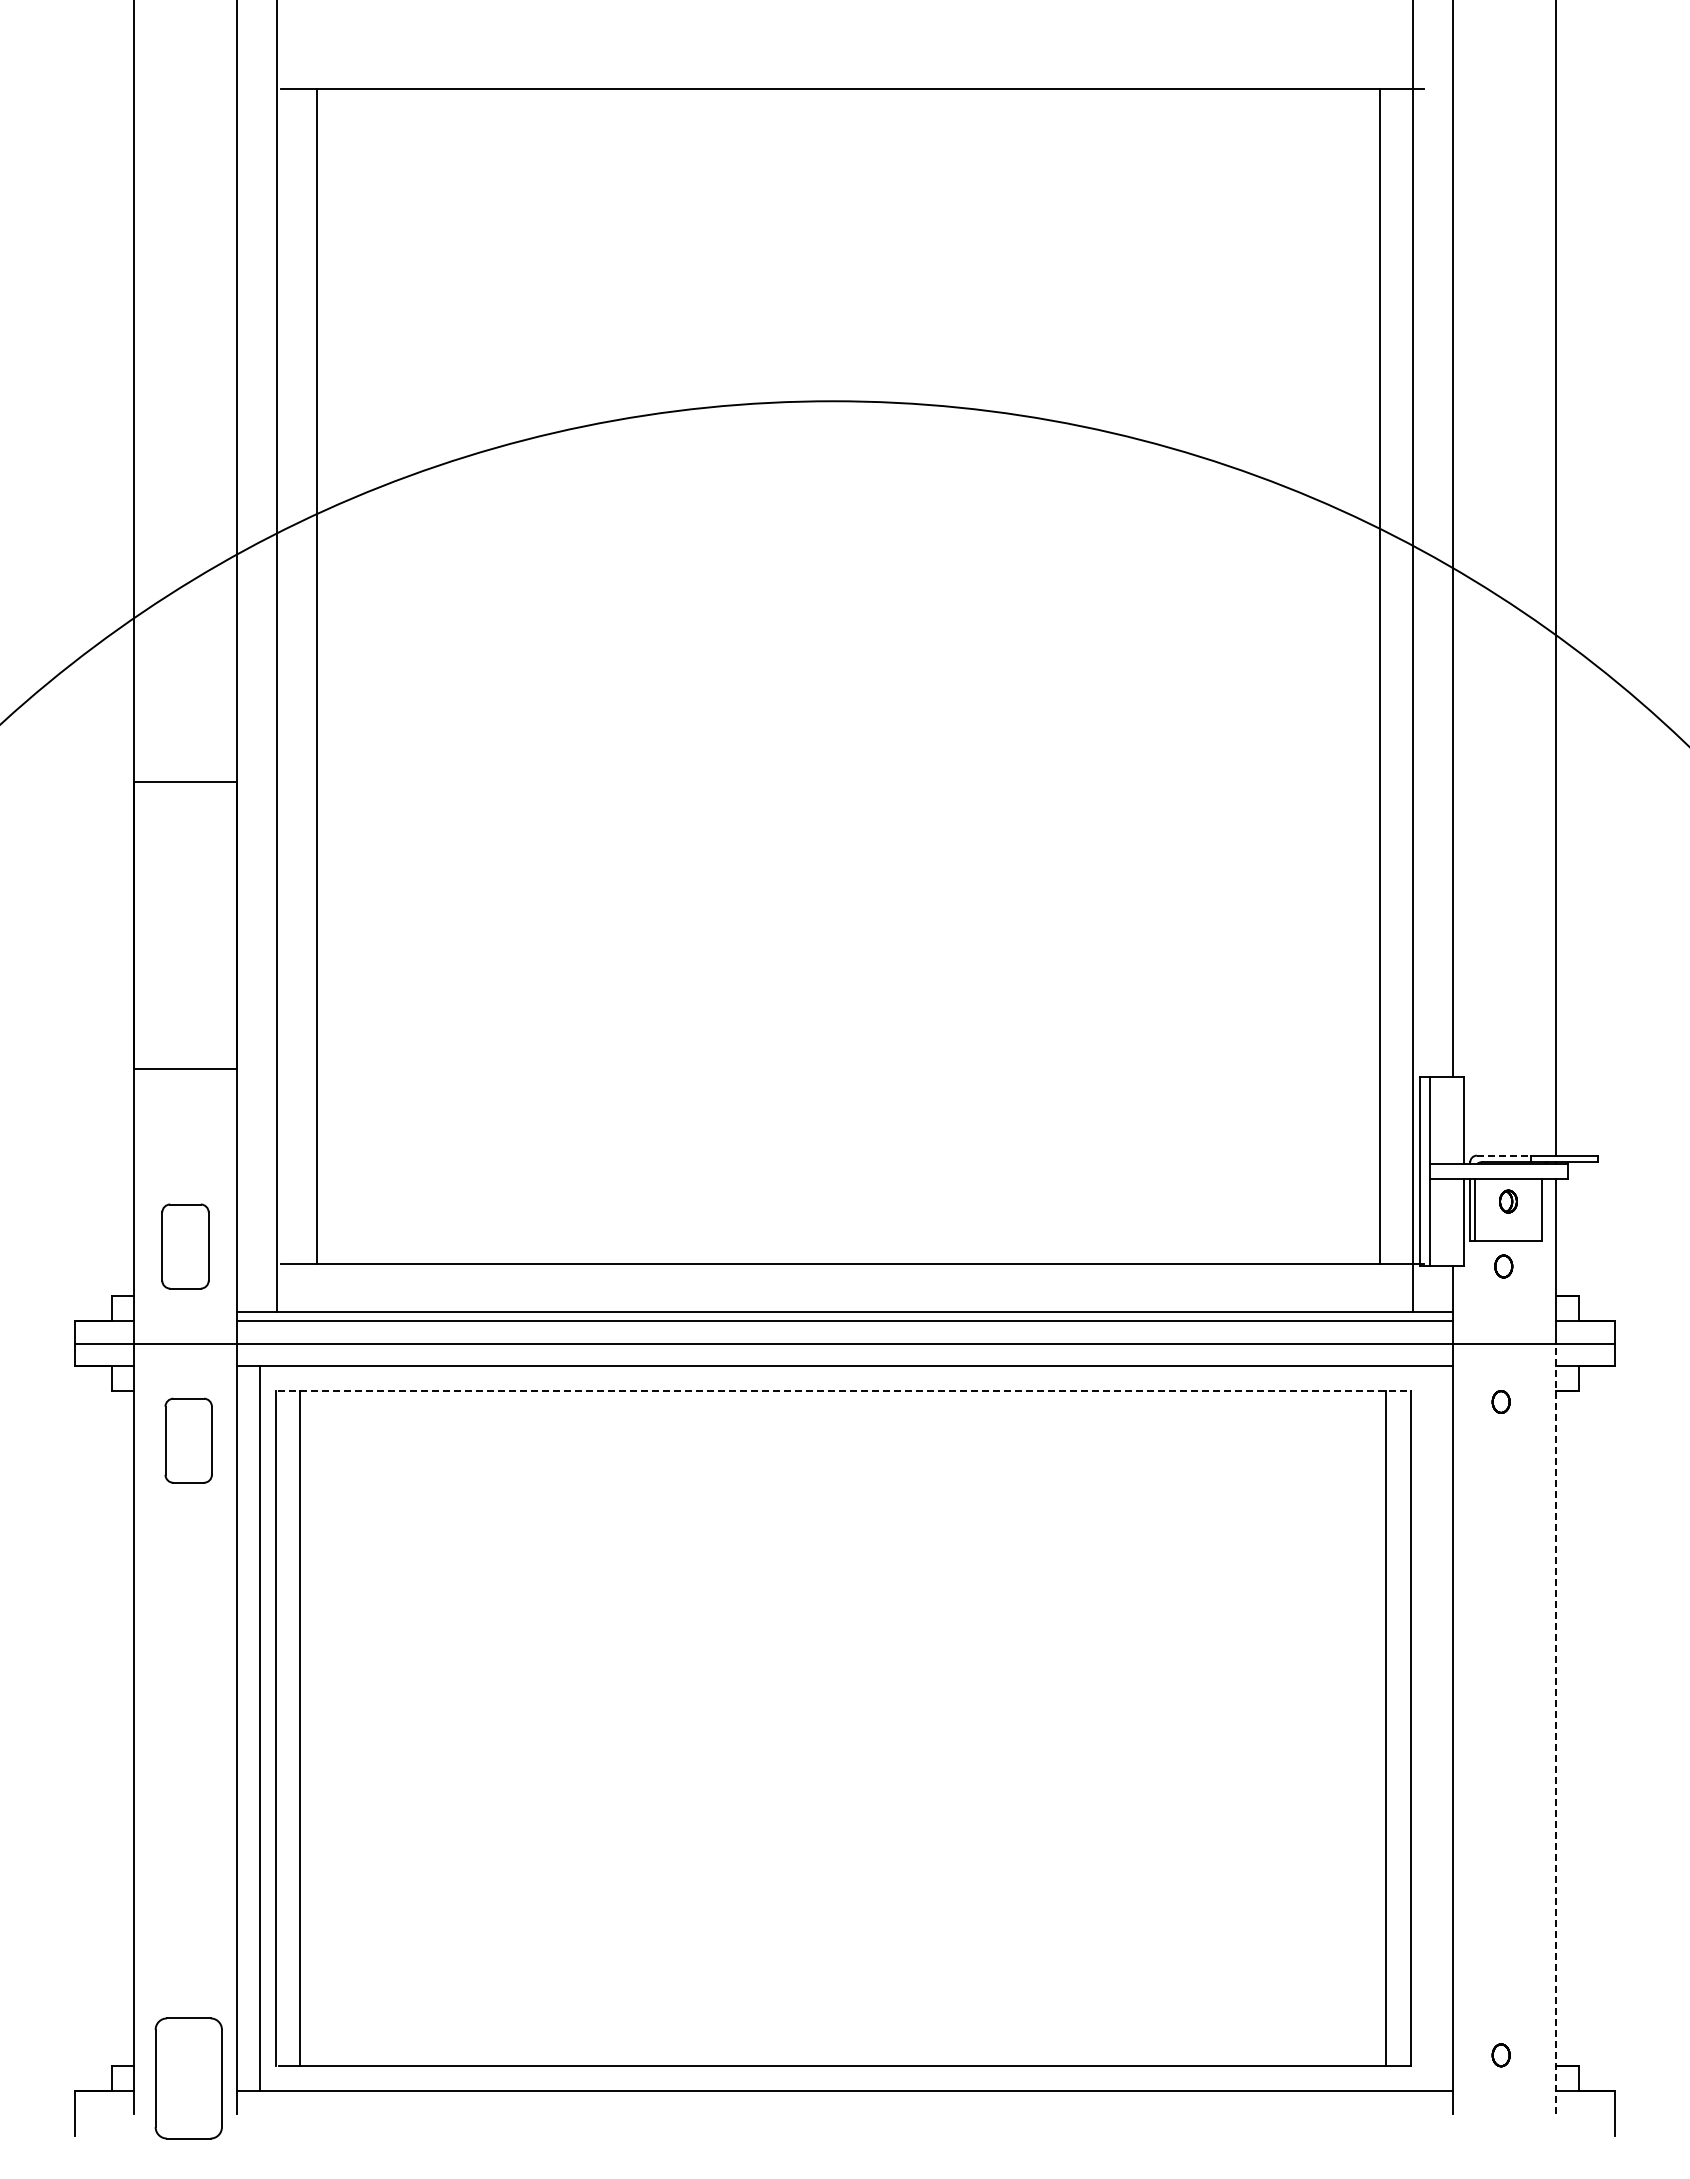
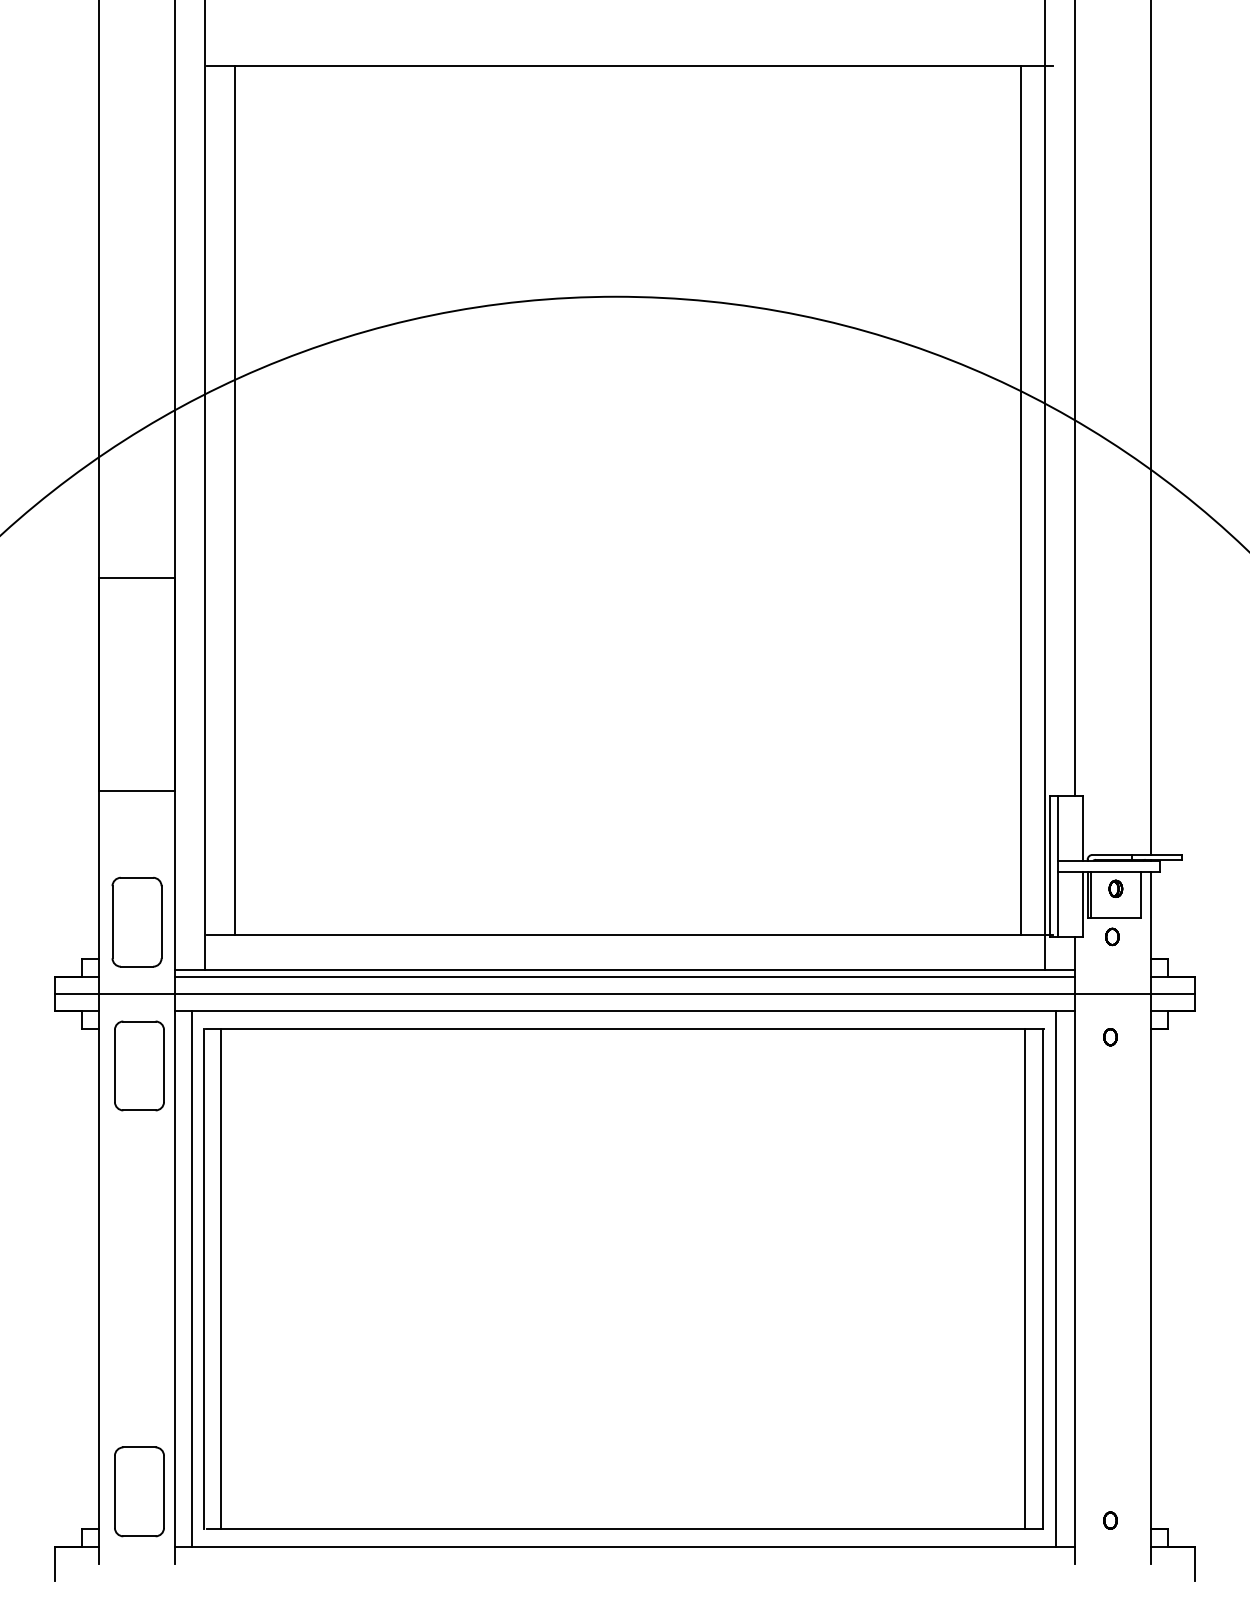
line: (1503, 1155) -> (1112, 854), dashed -> solid
part: (185, 1246) -> (137, 922), size x1.43
line: (845, 1391) -> (625, 1029), dashed -> solid
part: (188, 1440) -> (139, 1065), size x1.43
line: (1428, 1728) -> (1056, 1278), added
line: (1555, 1728) -> (1150, 1278), dashed -> solid
part: (188, 2078) -> (139, 1491), moved

